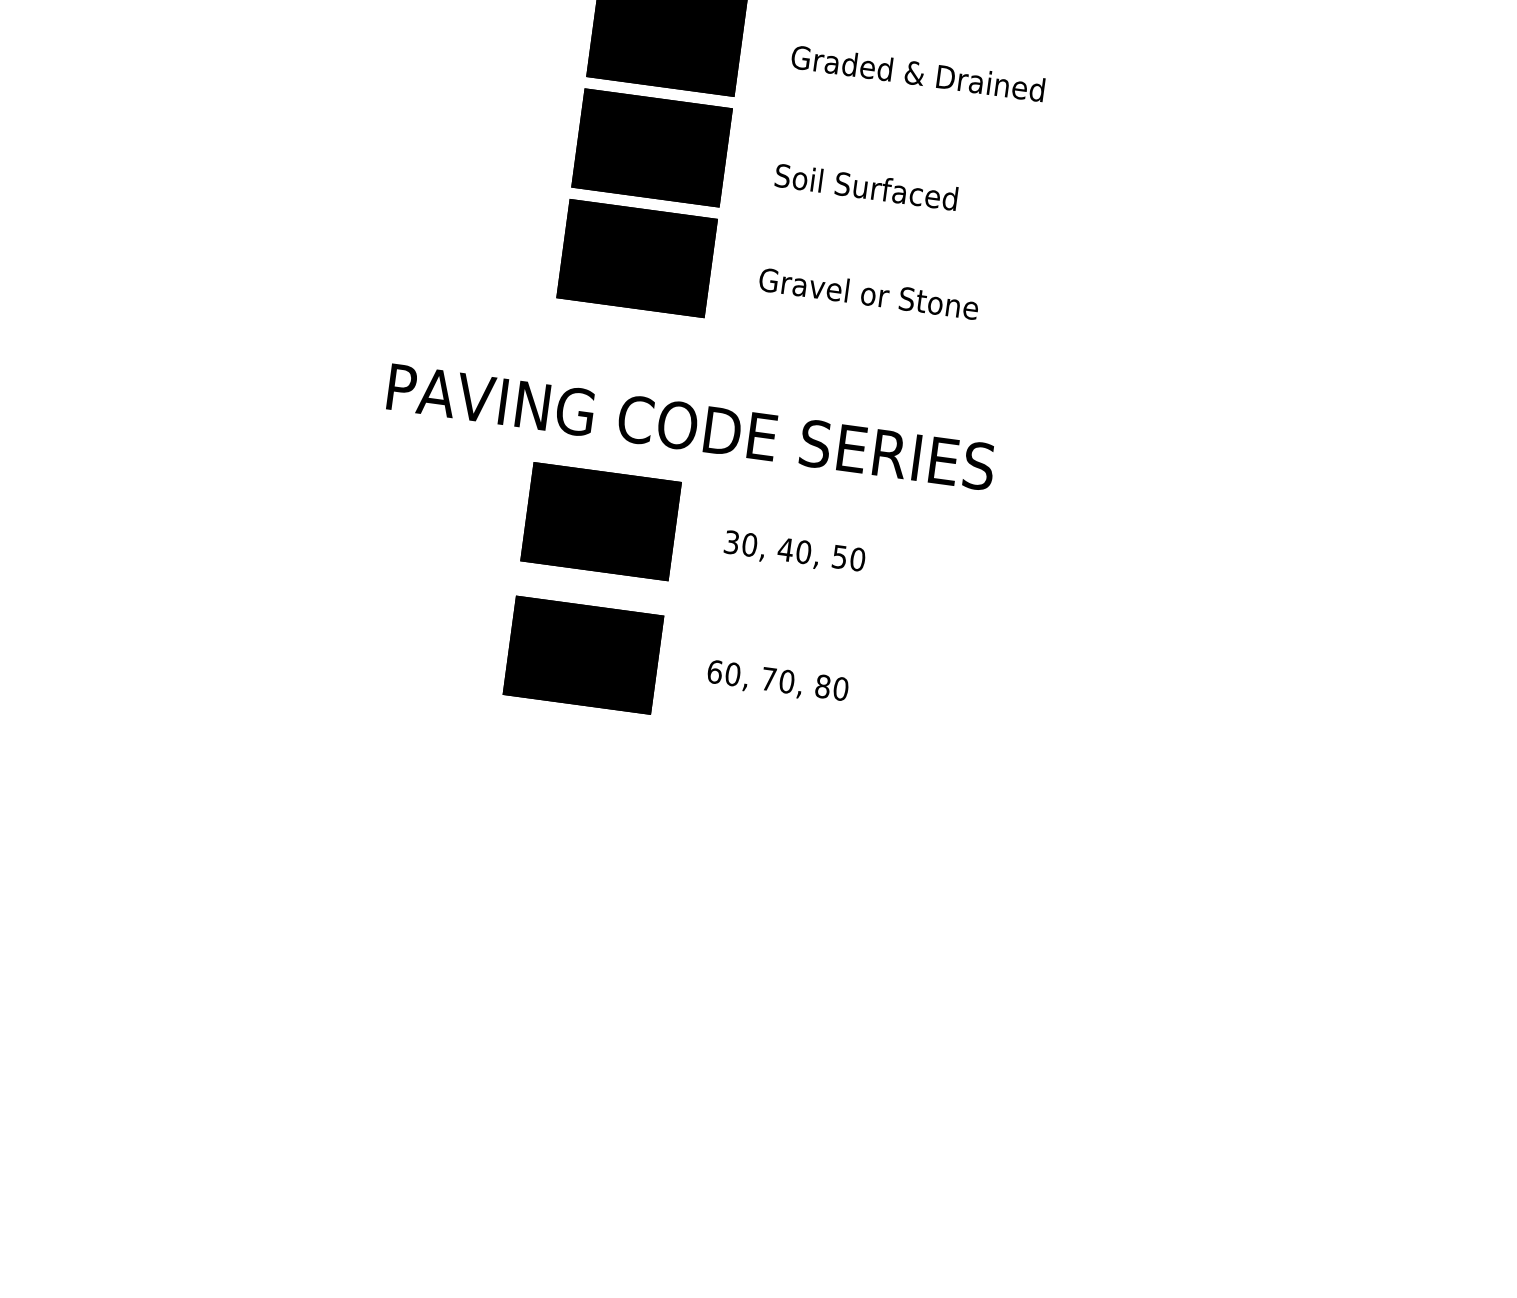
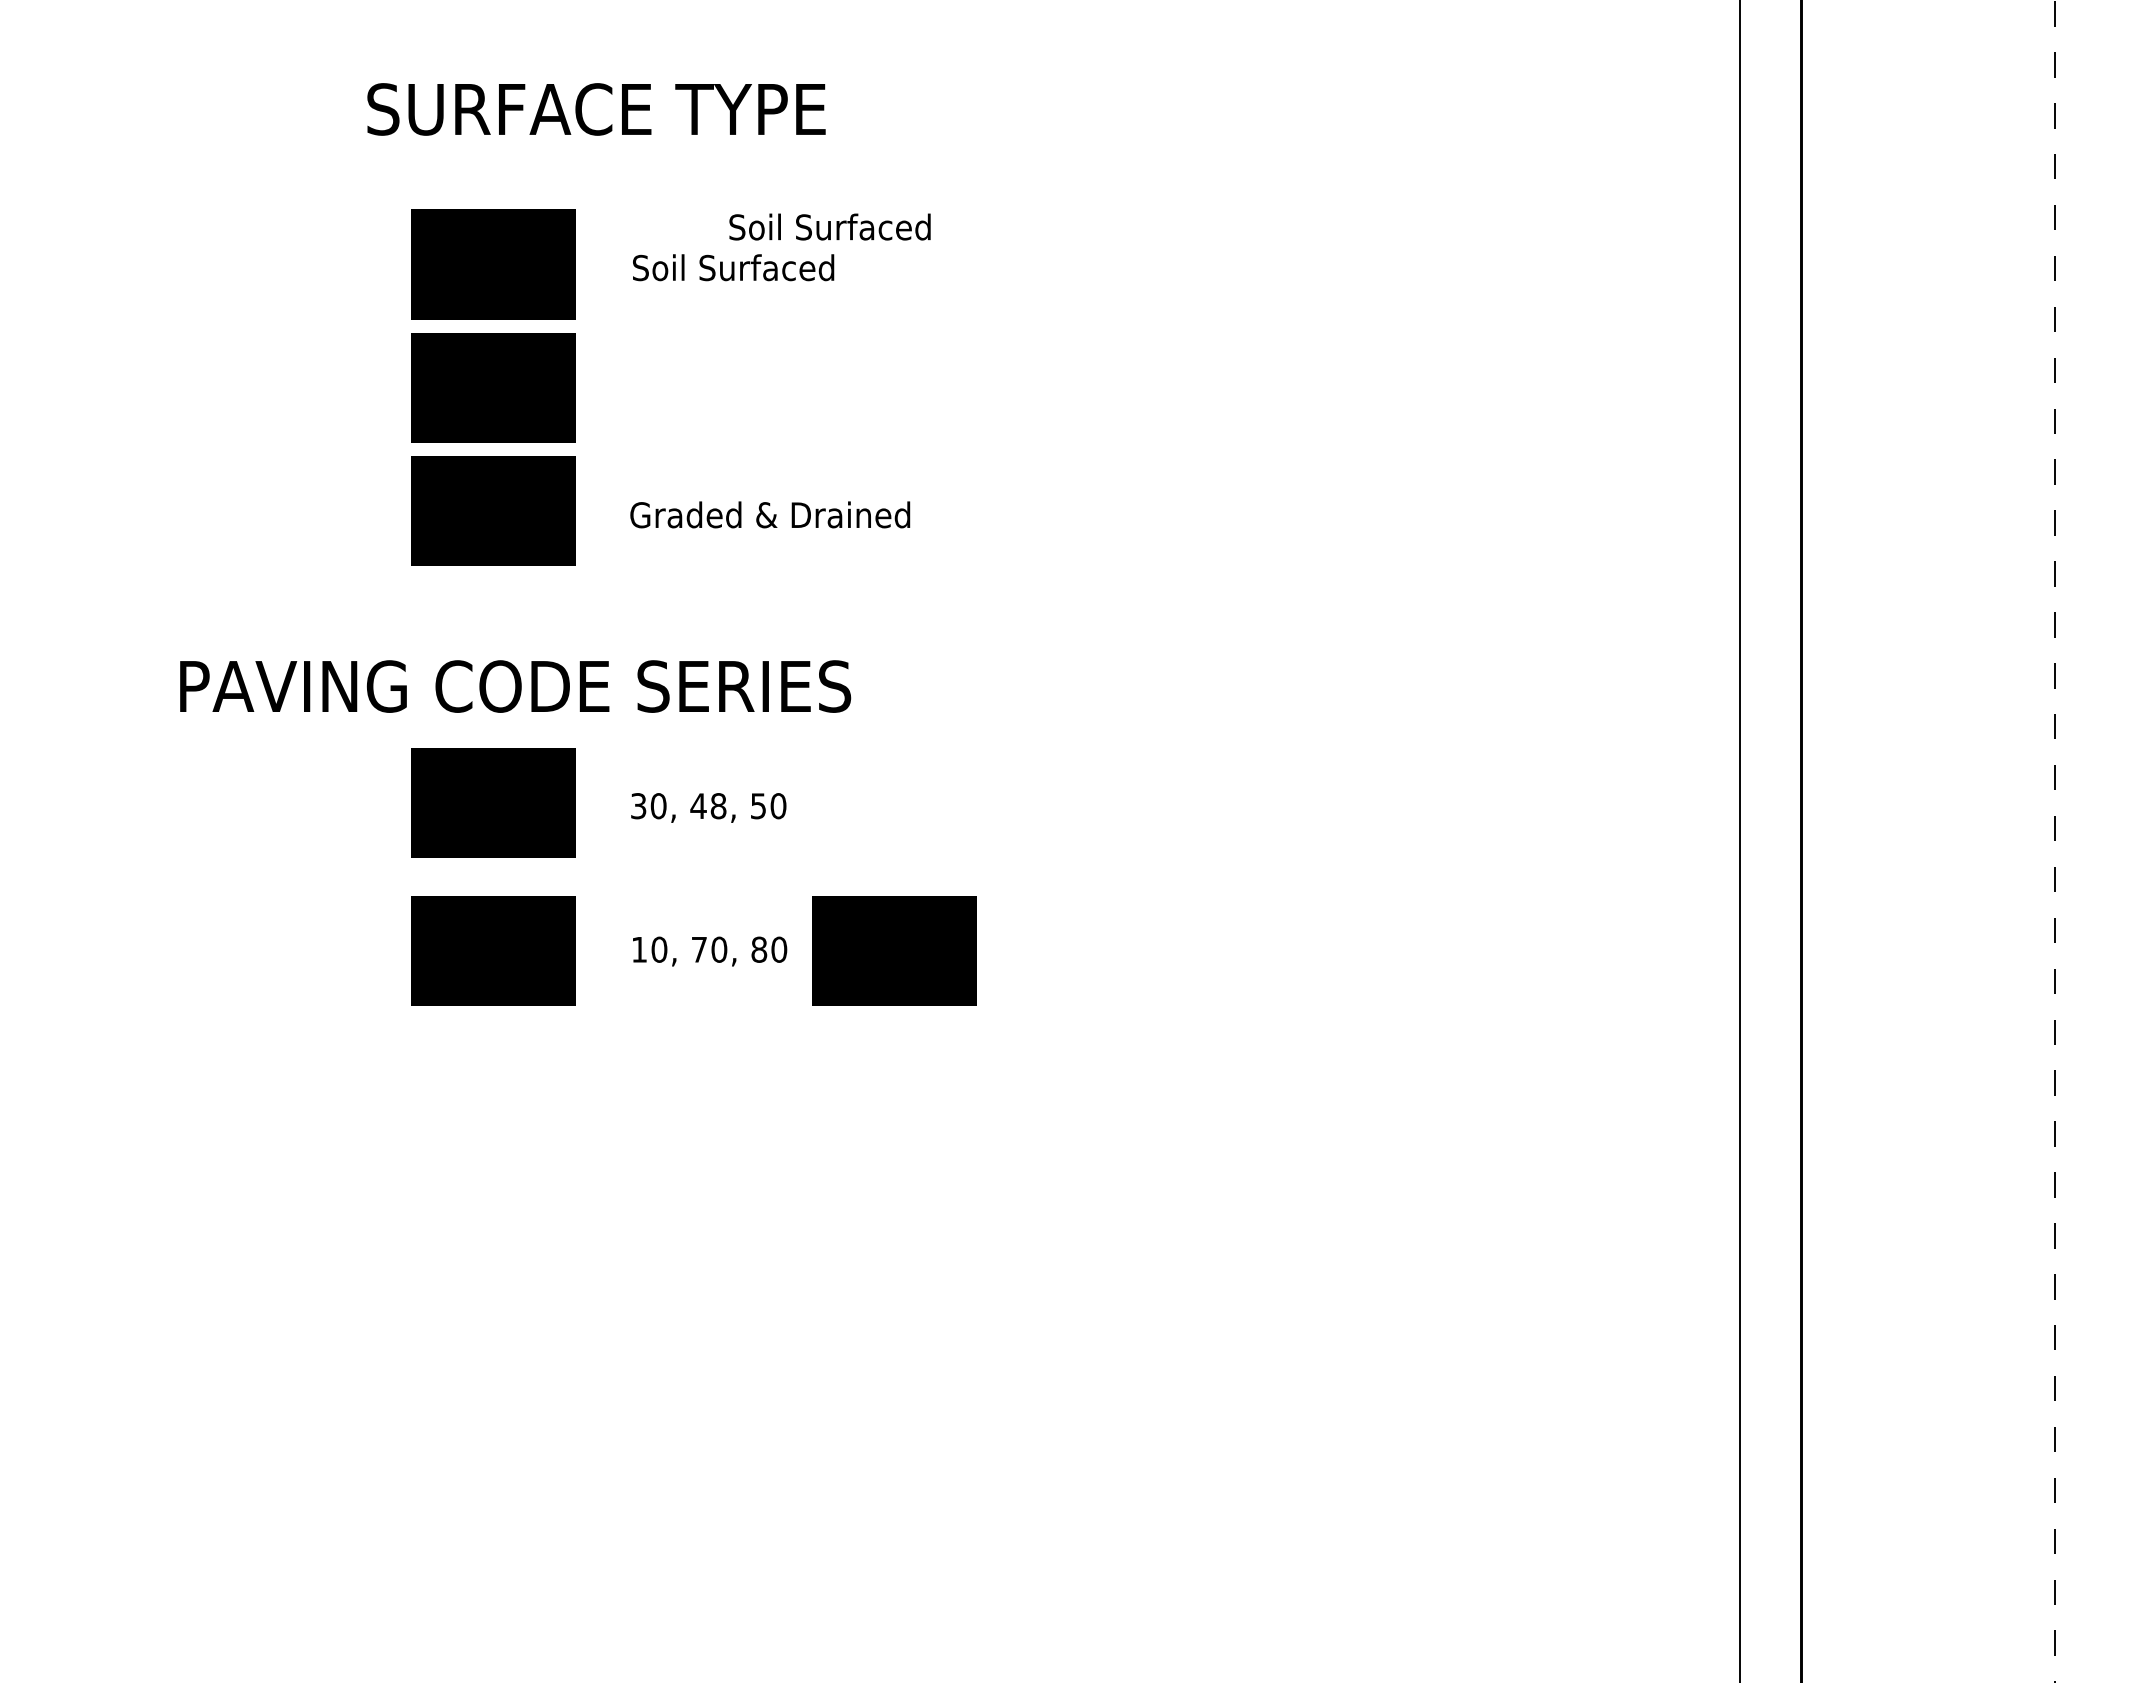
text: (918, 73) -> (772, 267), Graded & Drained -> Soil Surfaced
text: (866, 186) -> (829, 226), moved
text: (911, 299) -> (798, 514), Gravel or Stone -> Graded & Drained
text: (691, 427) -> (515, 686), moved
text: (803, 552) -> (718, 806), 40, -> 48,
text: (715, 671) -> (639, 949), 60, -> 10,
part: (944, 703) -> (894, 950), added

